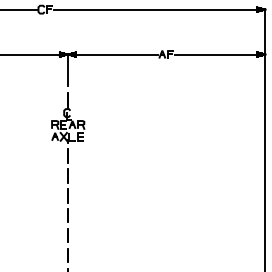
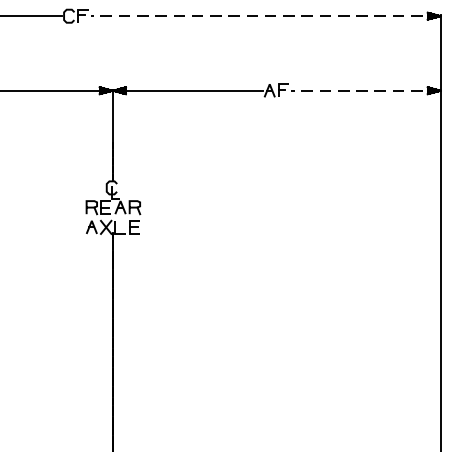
line: (159, 9) -> (265, 15), solid -> dashed
line: (219, 54) -> (364, 90), solid -> dashed

